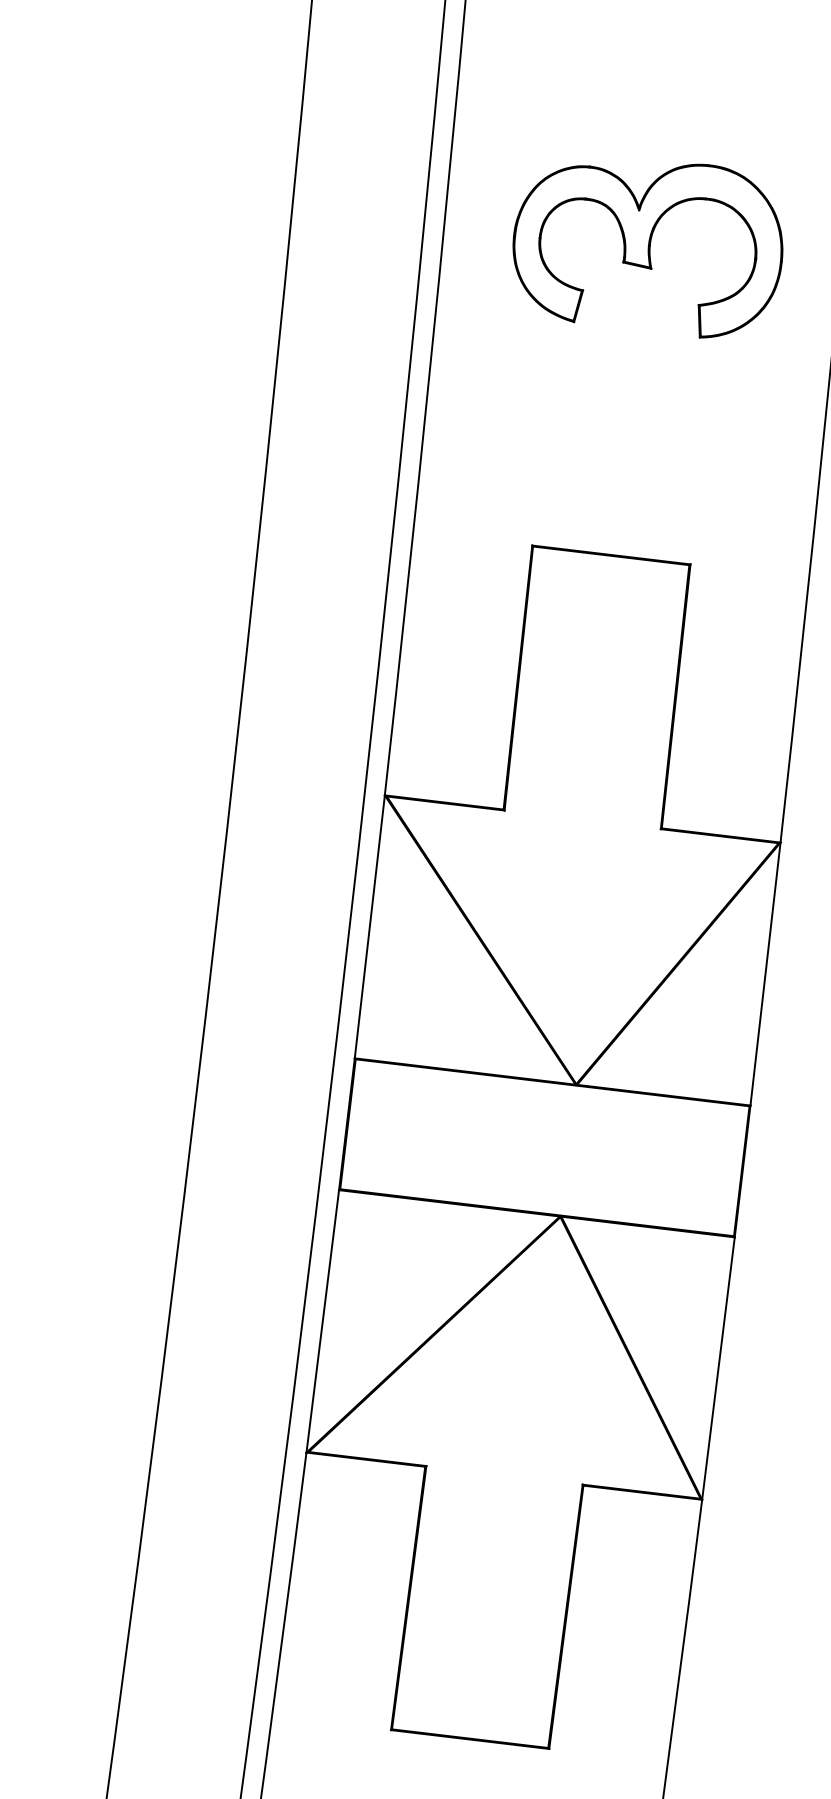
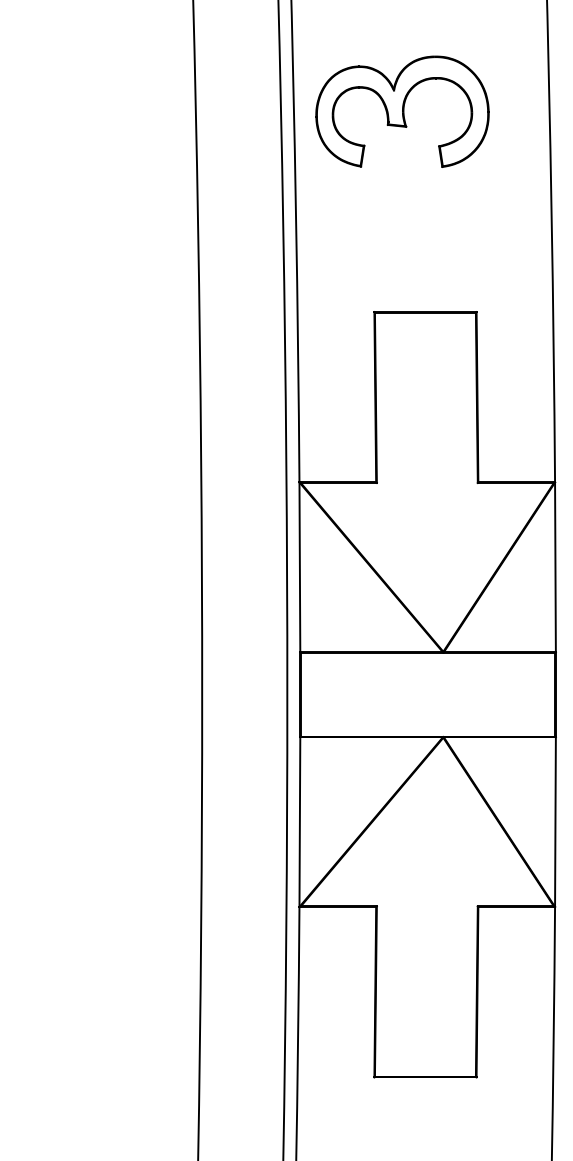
part: (648, 244) -> (402, 111), moved

